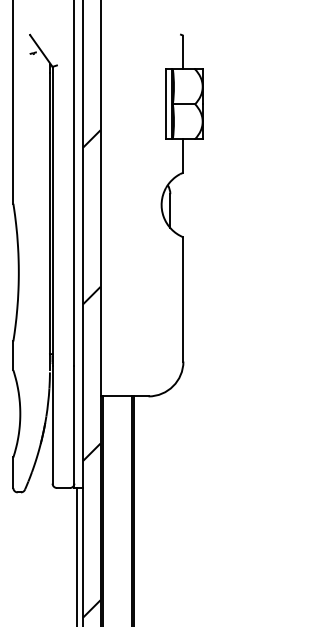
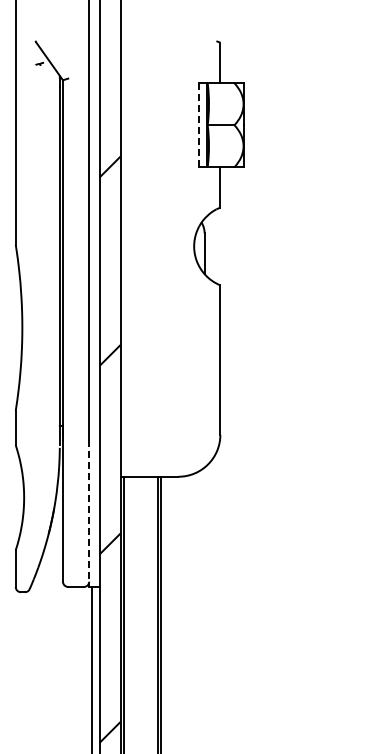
line: (166, 104) -> (199, 125), solid -> dashed
line: (74, 427) -> (89, 514), solid -> dashed

